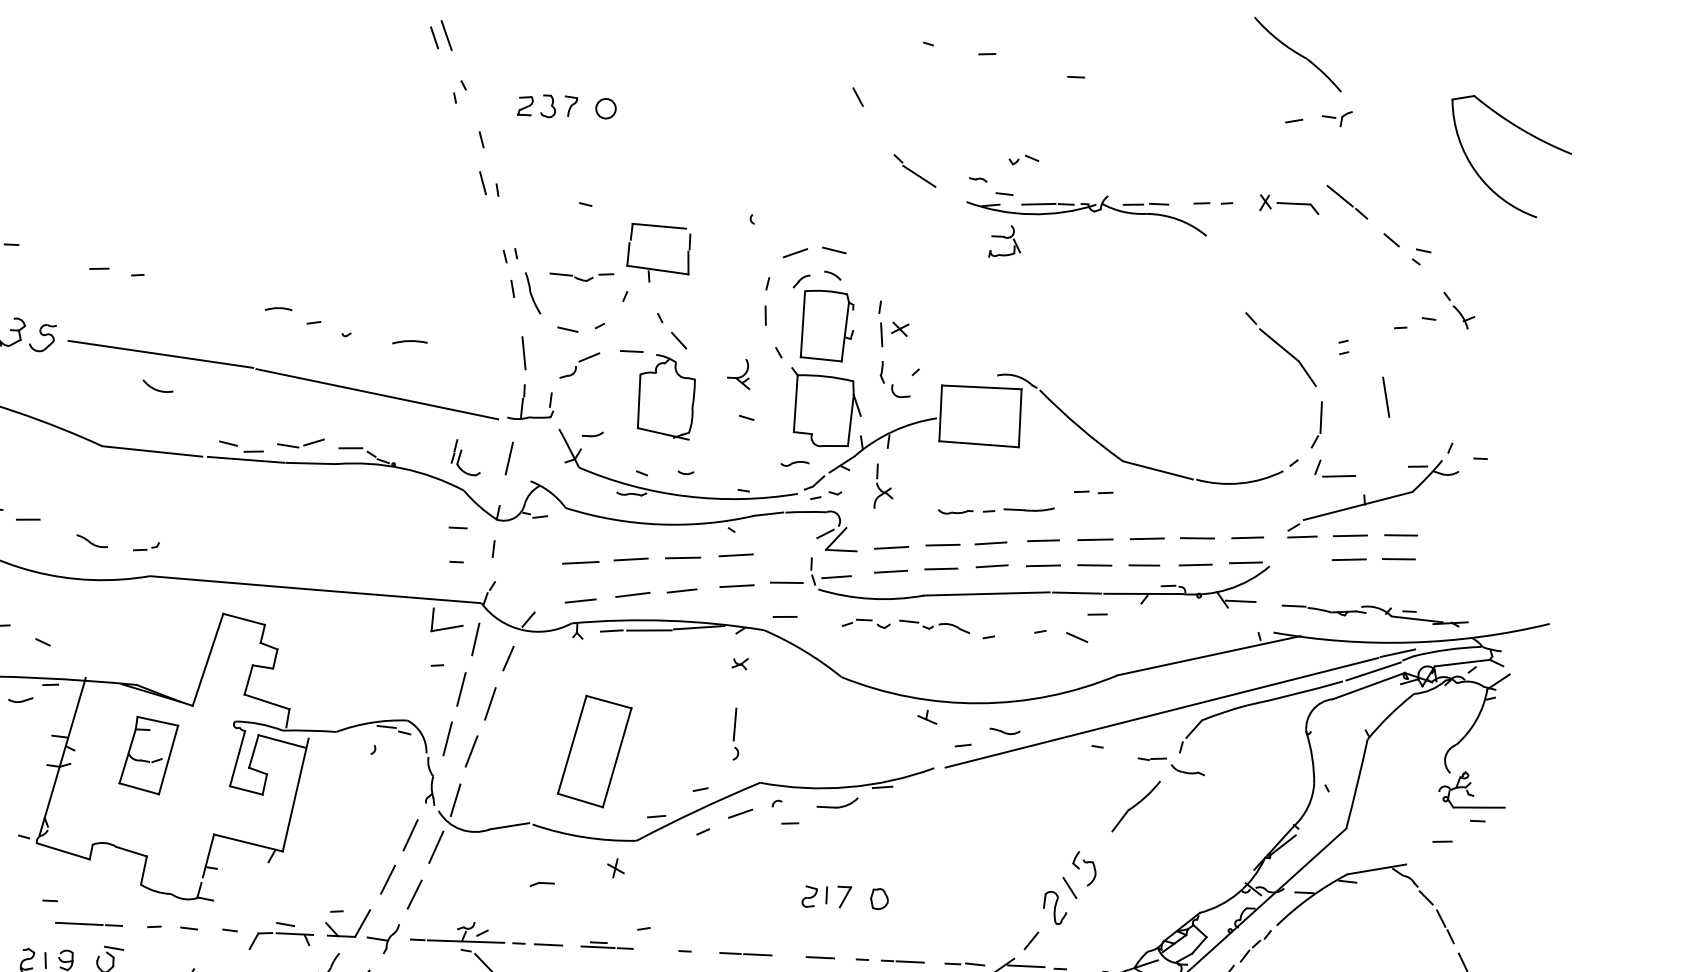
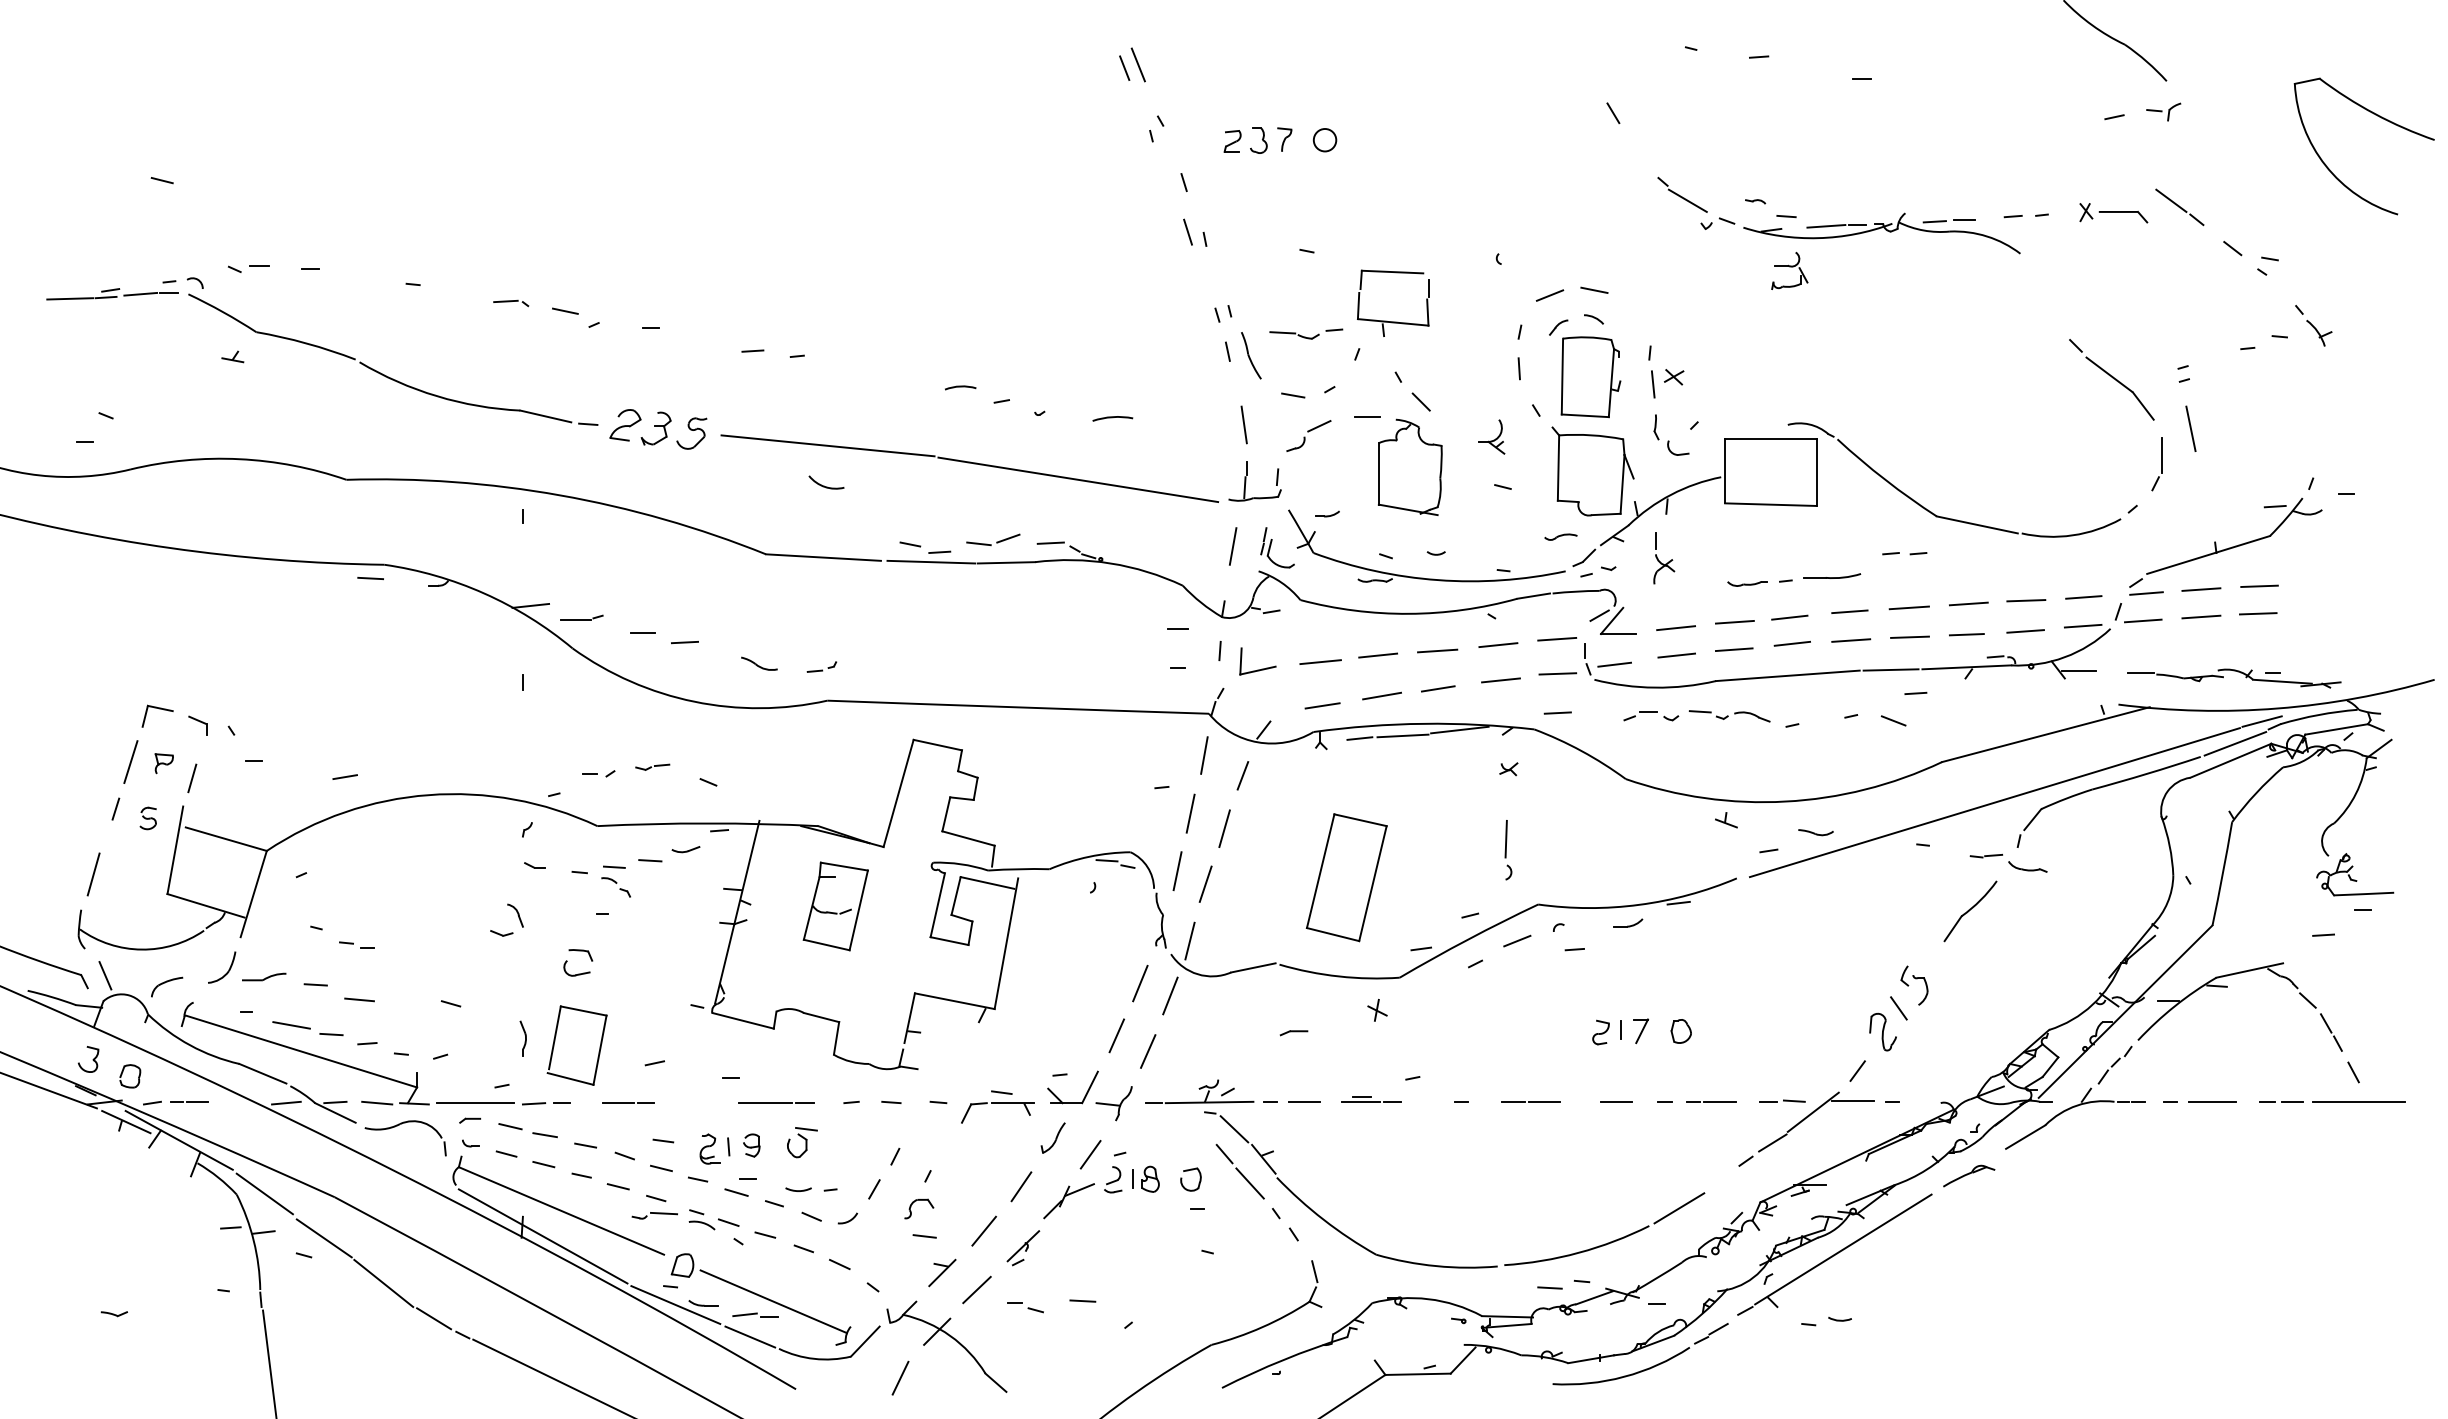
part: (1023, 160) -> (1717, 223), moved
line: (1385, 396) -> (2190, 428), moved
part: (460, 455) -> (1271, 545), moved
part: (1335, 475) -> (2138, 620), moved
line: (787, 552) -> (1557, 639), added
part: (446, 627) -> (1257, 669), moved
part: (838, 802) -> (1628, 922), size x0.62

